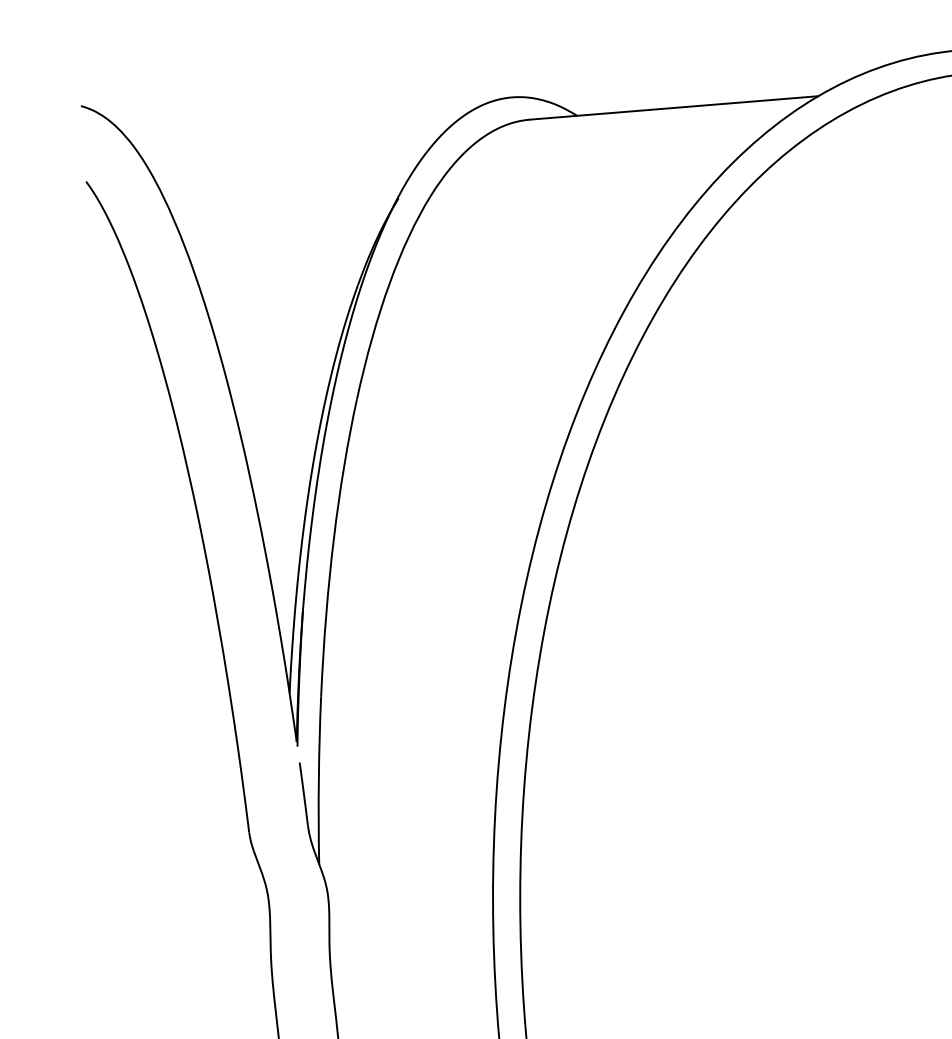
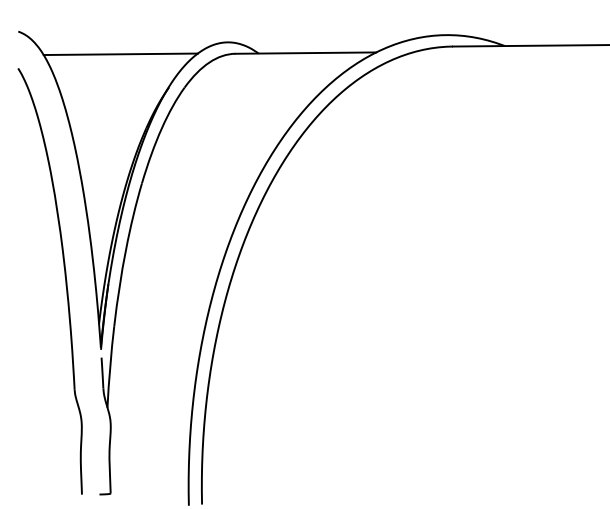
line: (293, 138) -> (120, 54), added

